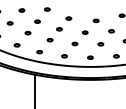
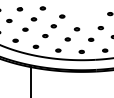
part: (95, 20) -> (86, 18), removed

